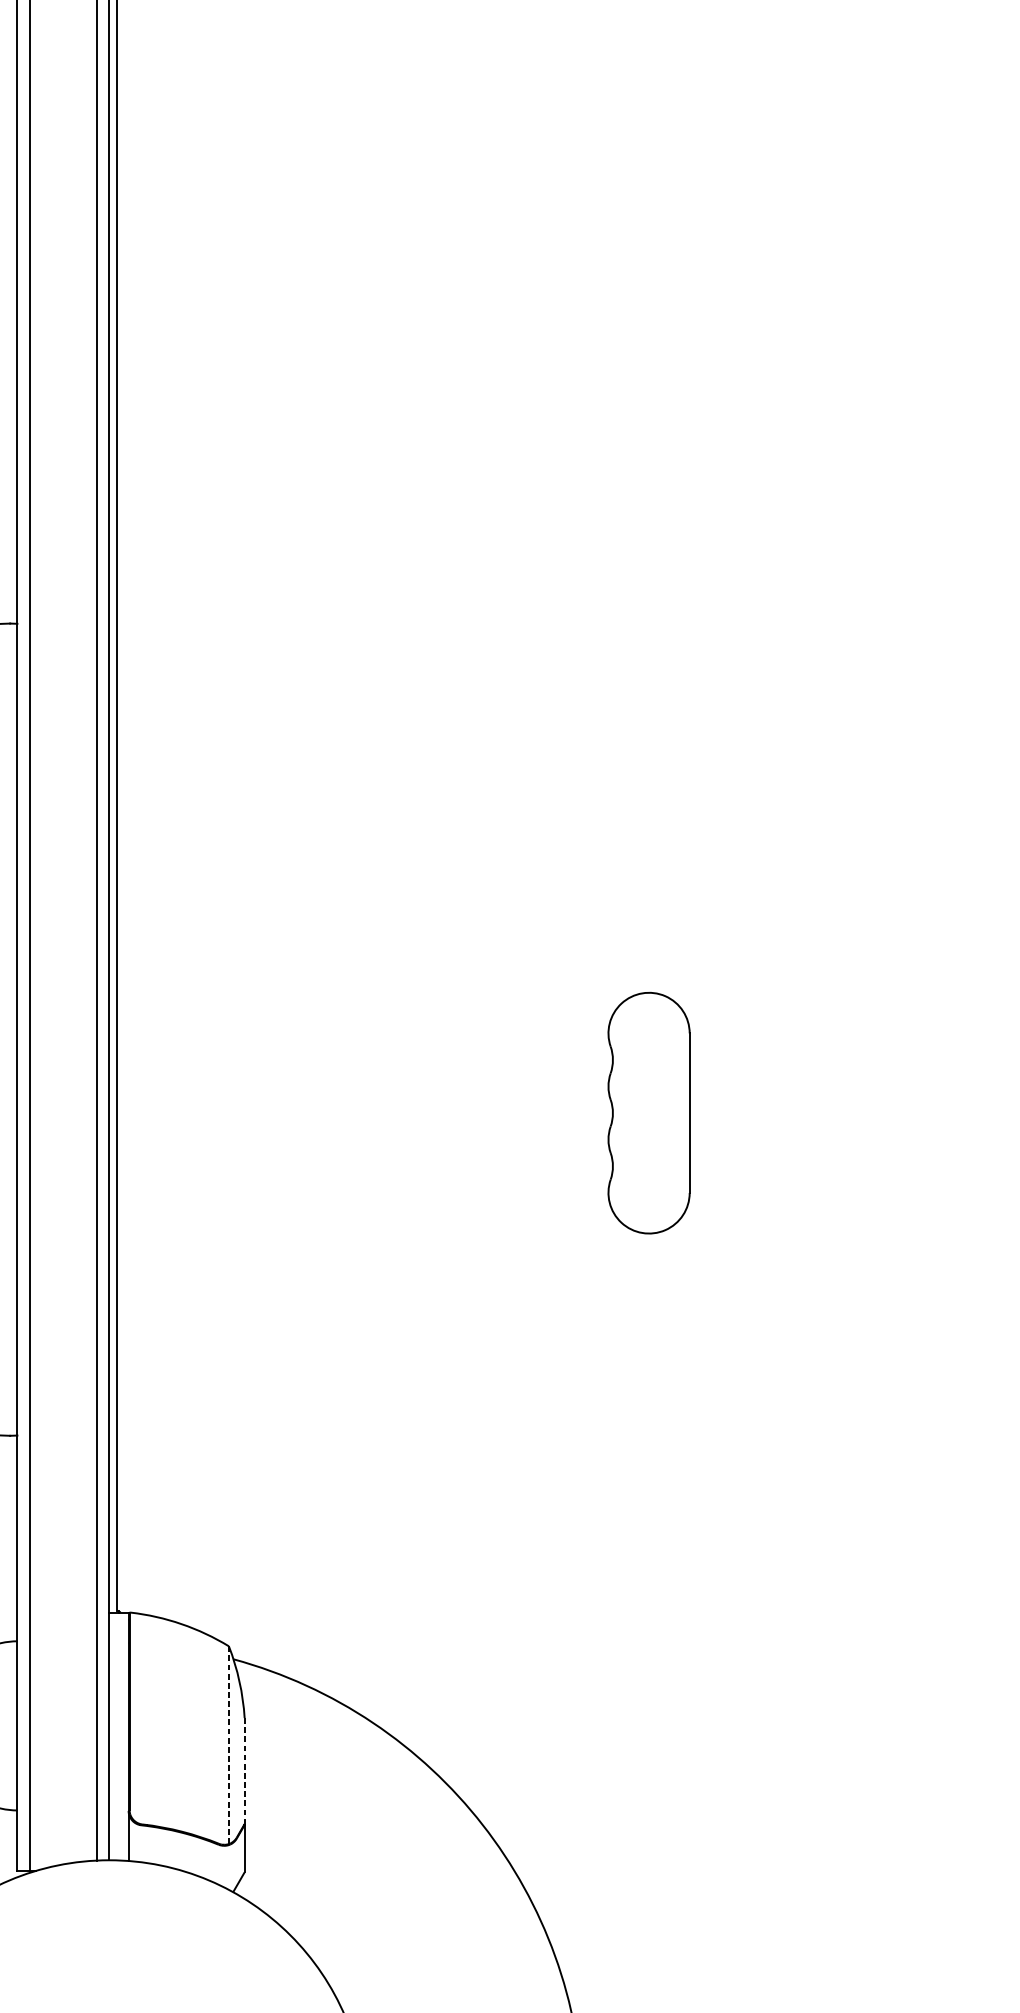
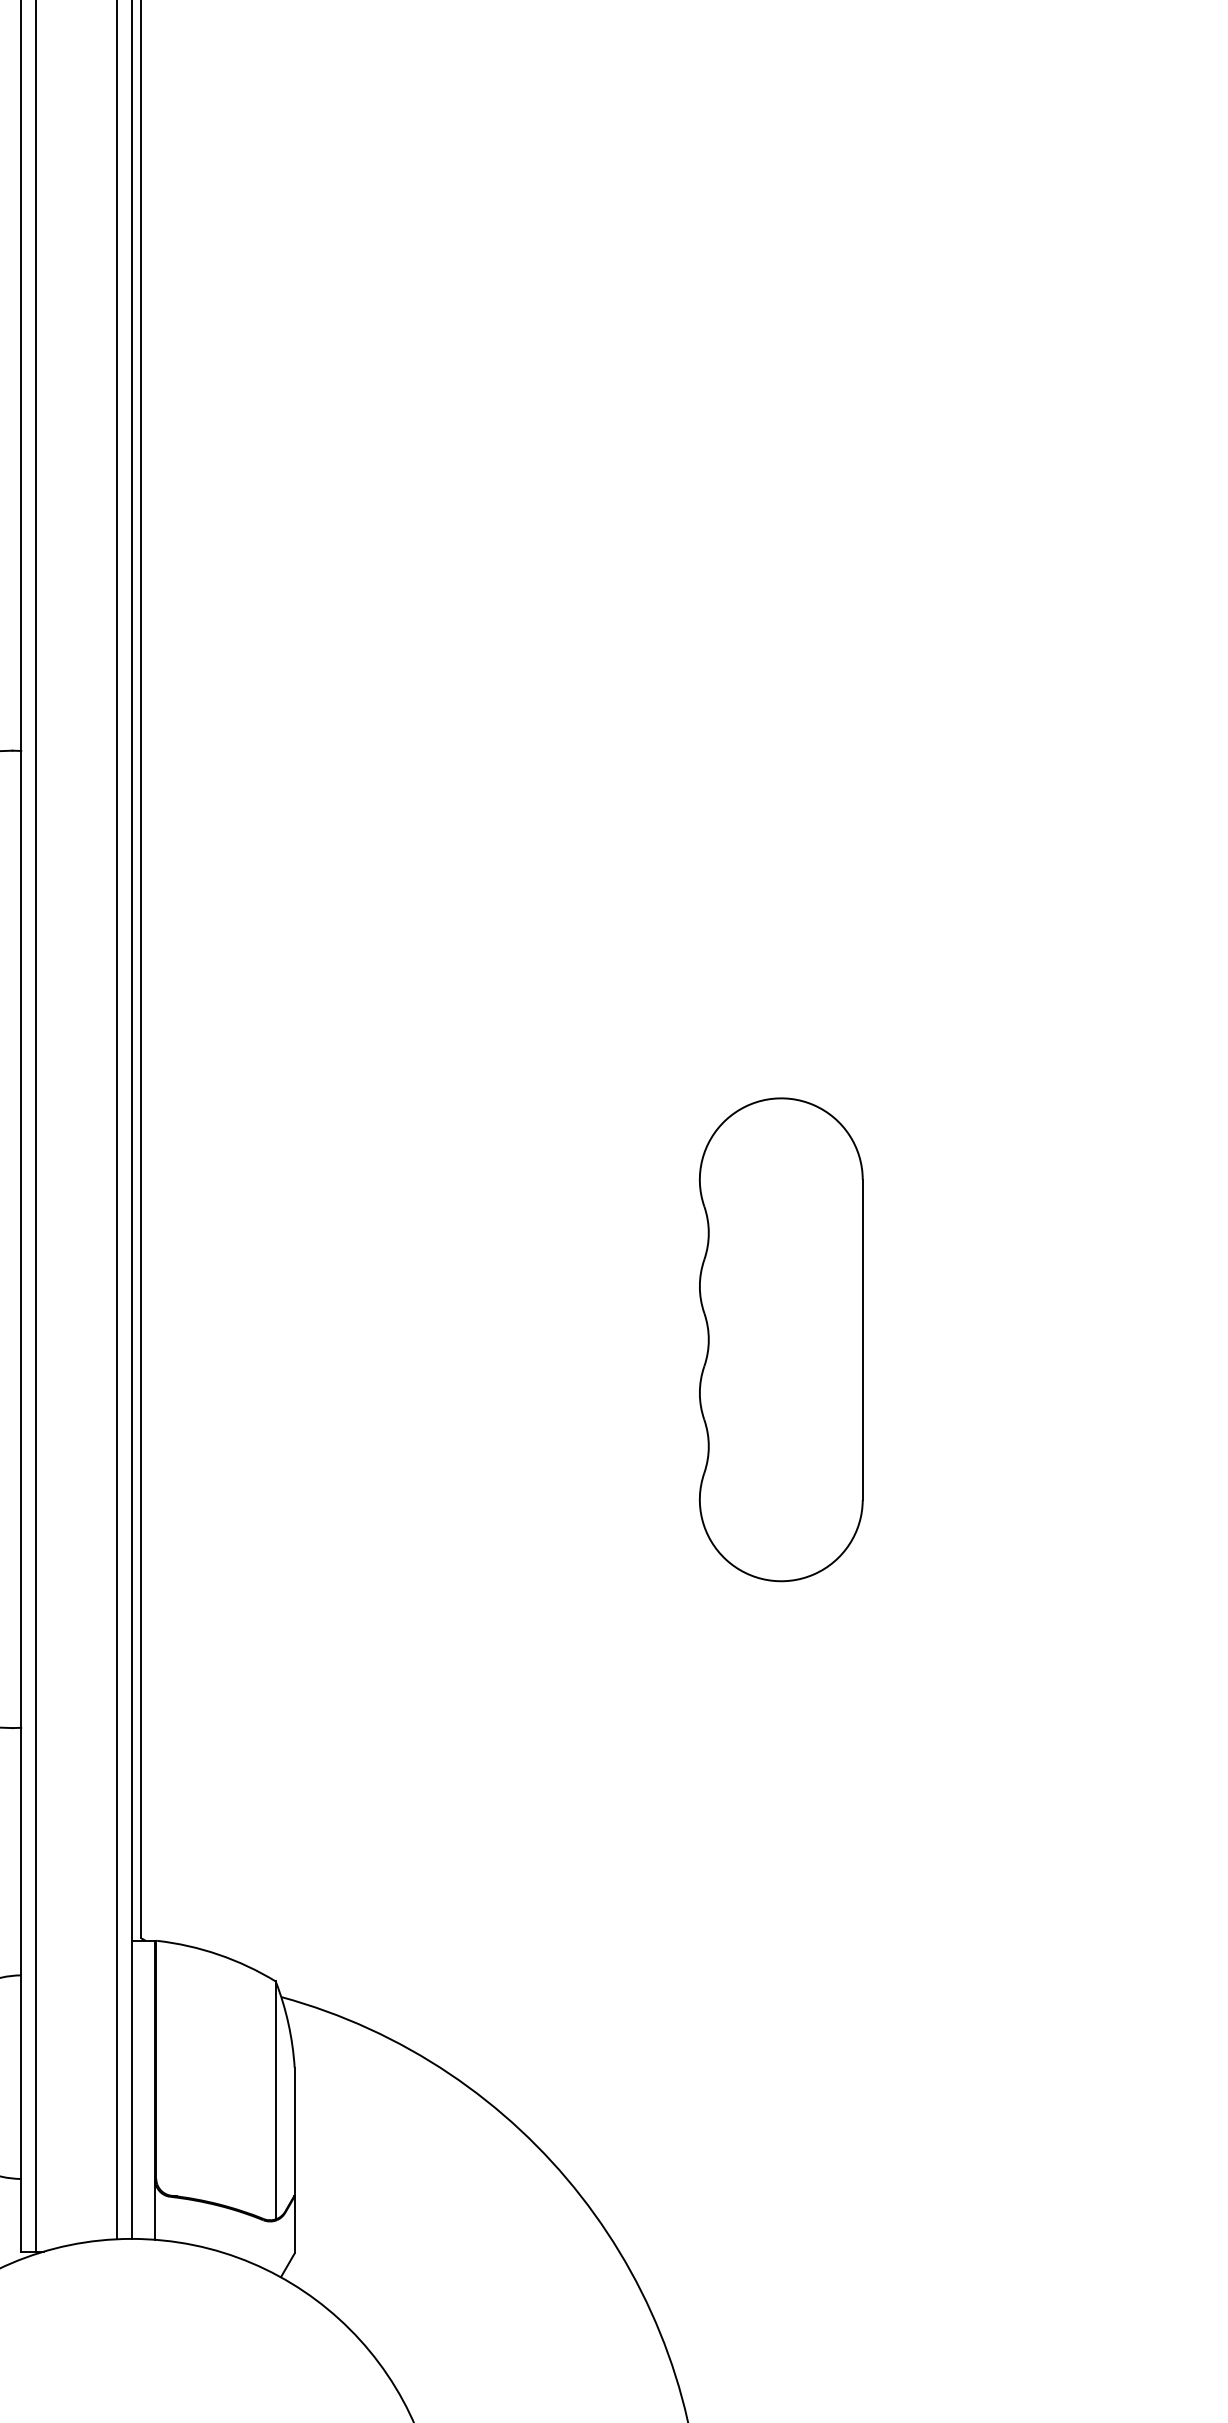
part: (649, 1112) -> (781, 1339), size x1.67
line: (228, 1745) -> (275, 2100), dashed -> solid
line: (244, 1771) -> (294, 2131), dashed -> solid

